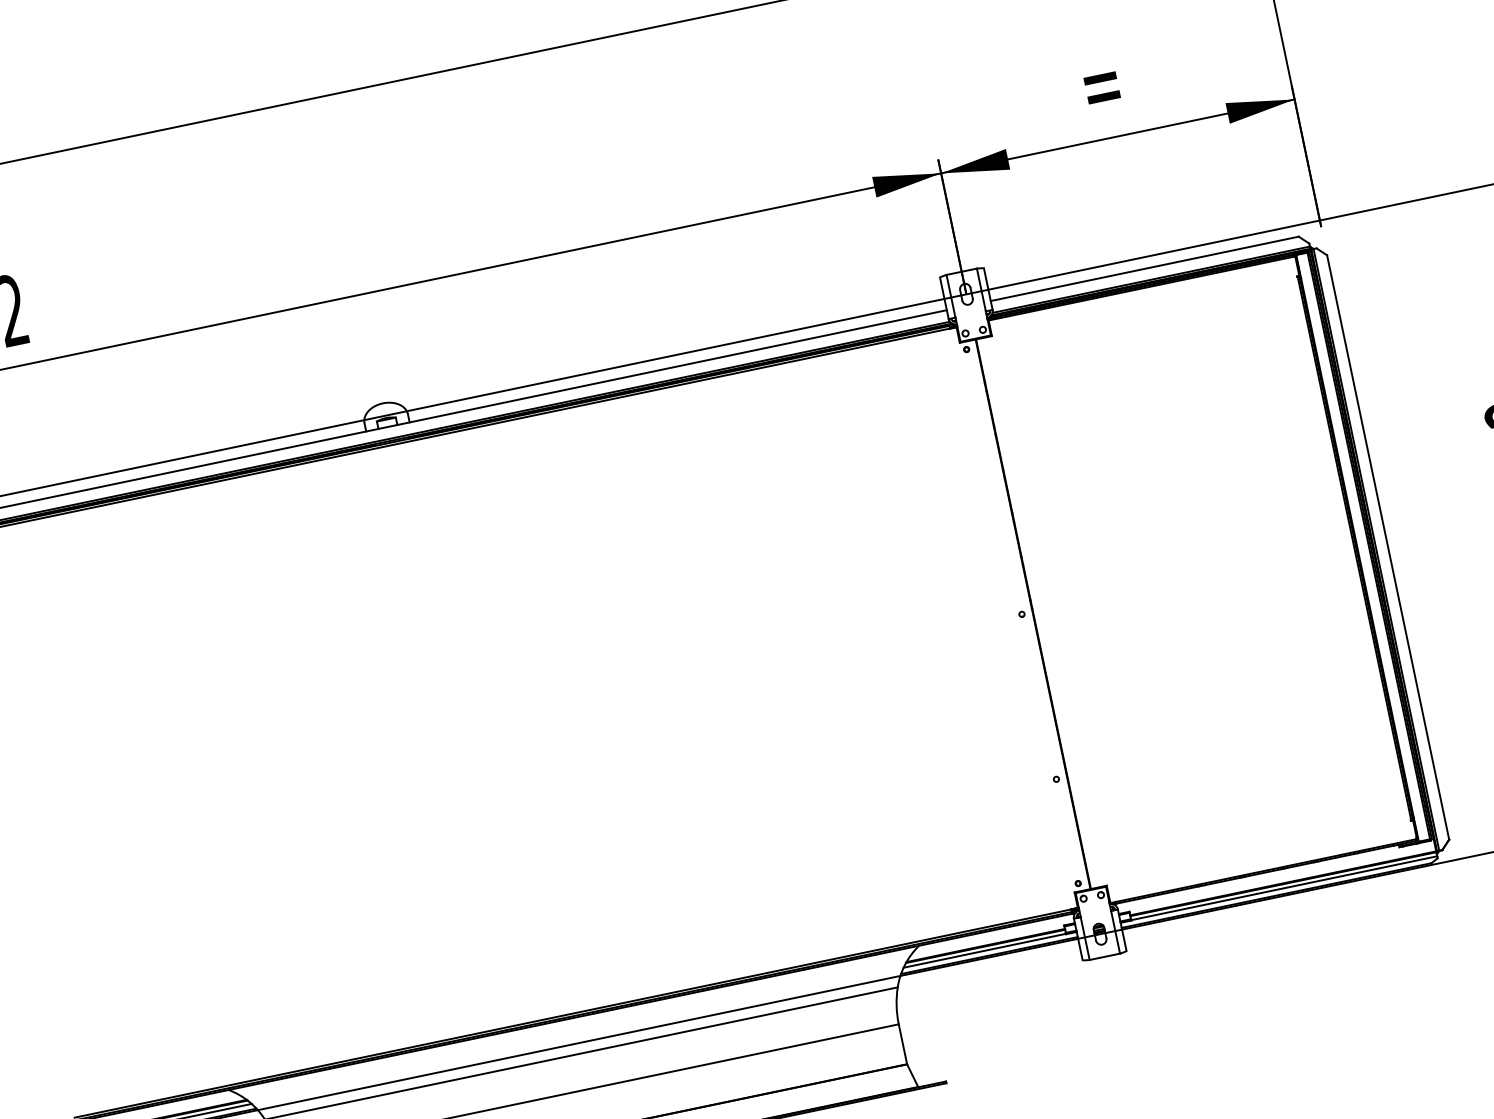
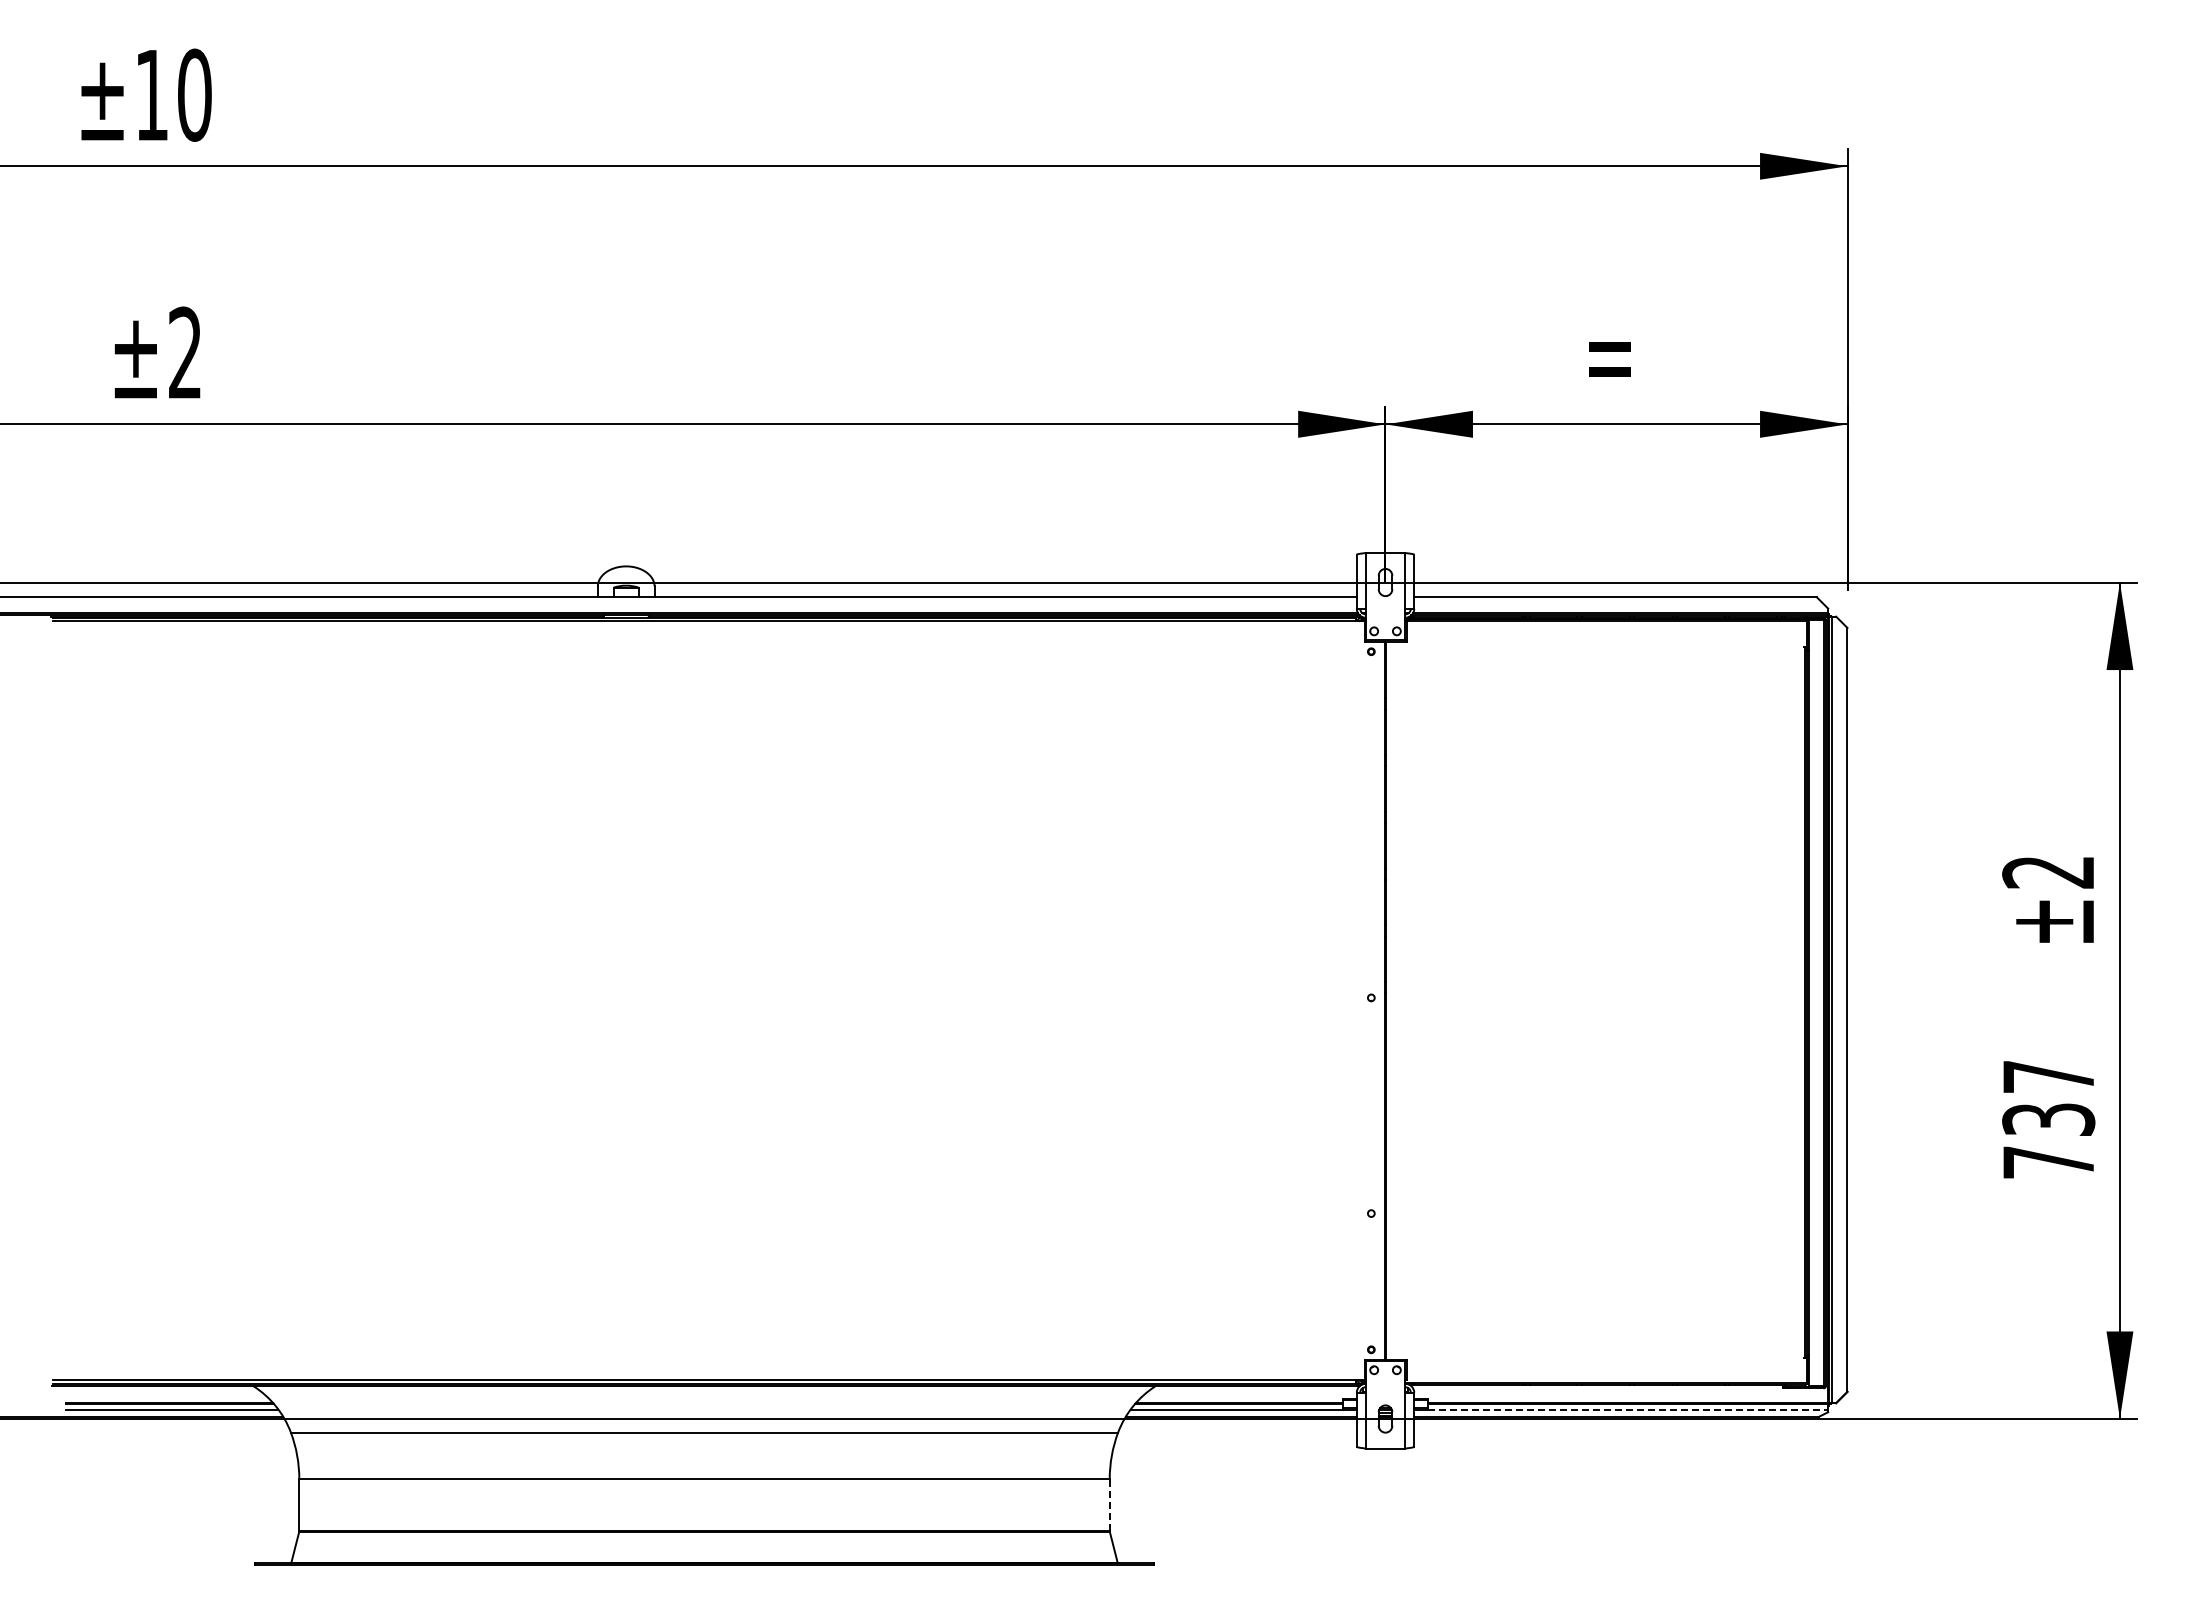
line: (1284, 888) -> (1628, 1409), solid -> dashed
line: (902, 1043) -> (1109, 1504), solid -> dashed

